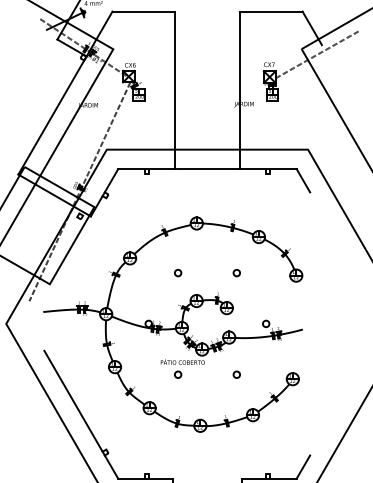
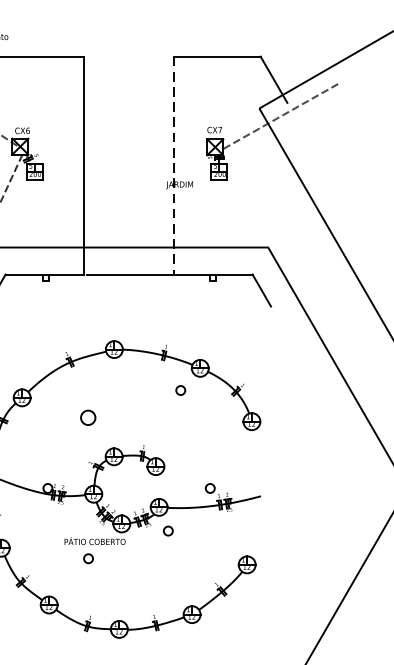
line: (240, 90) -> (174, 165), solid -> dashed
circle: (178, 273) -> (89, 418), size x1.6
circle: (236, 273) -> (180, 391), moved
circle: (236, 374) -> (167, 530), moved

